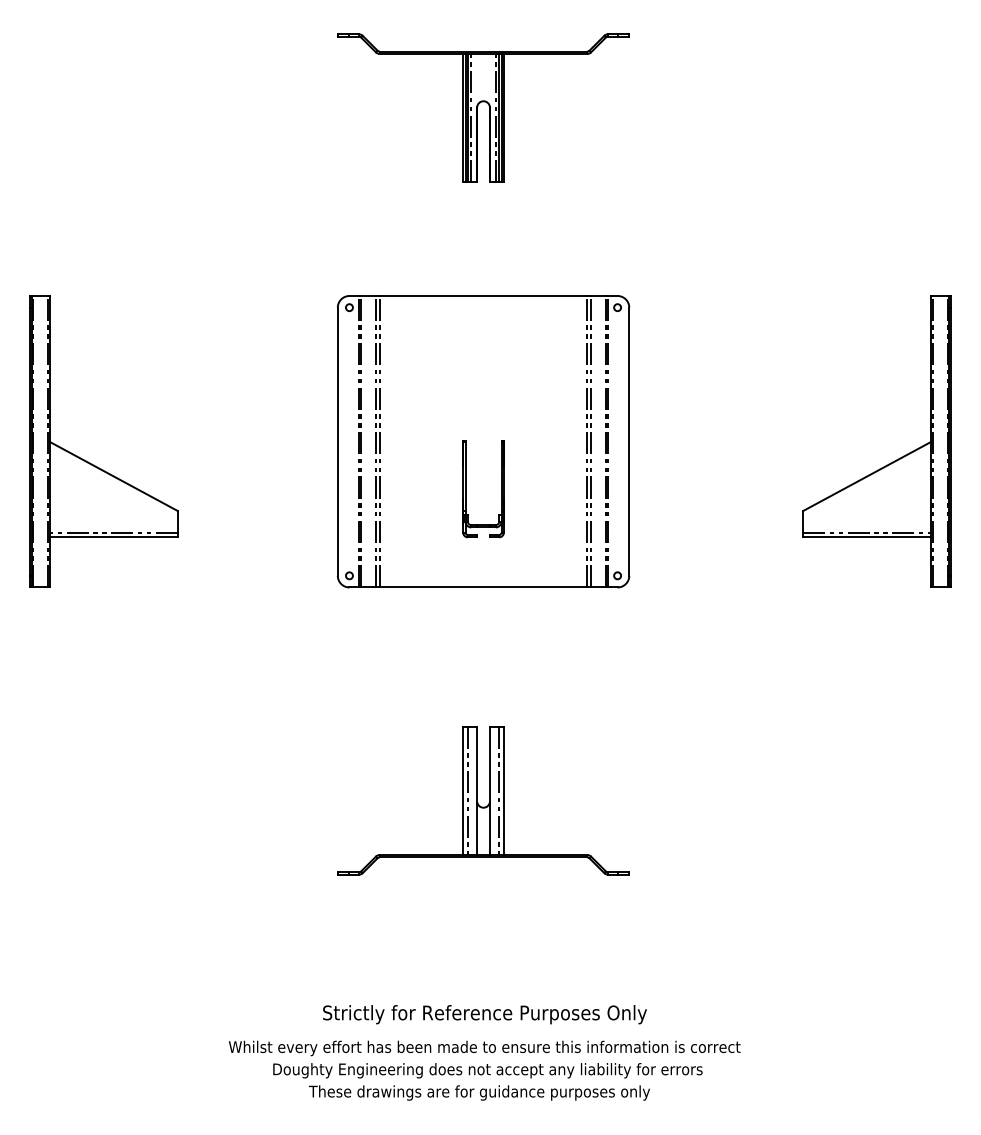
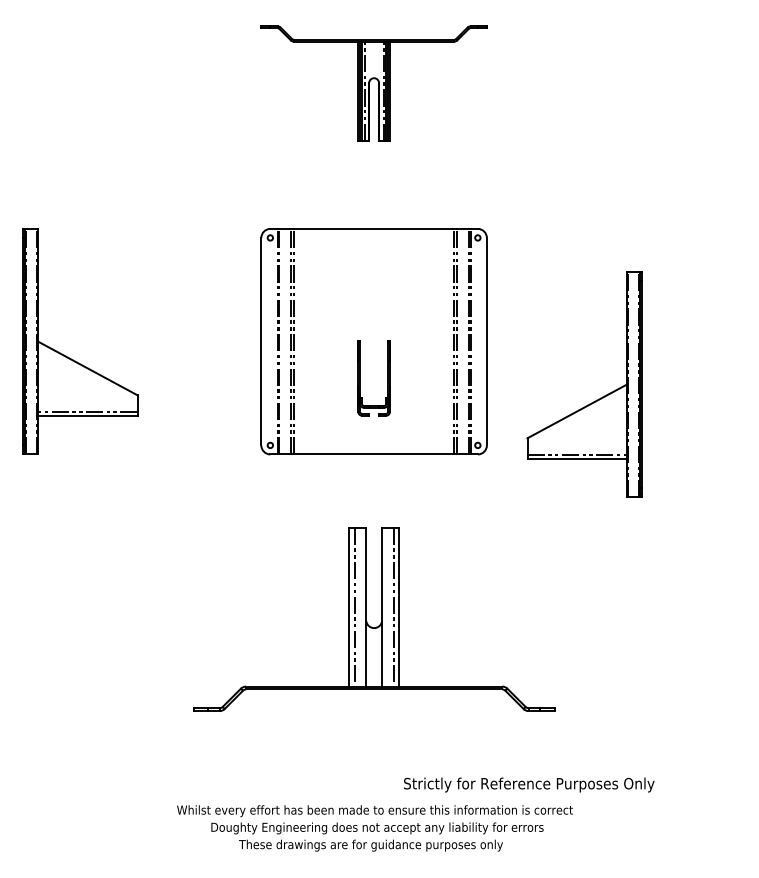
part: (888, 463) -> (593, 401), moved
part: (482, 800) -> (373, 619), size x1.6
text: (485, 1013) -> (529, 784), moved

